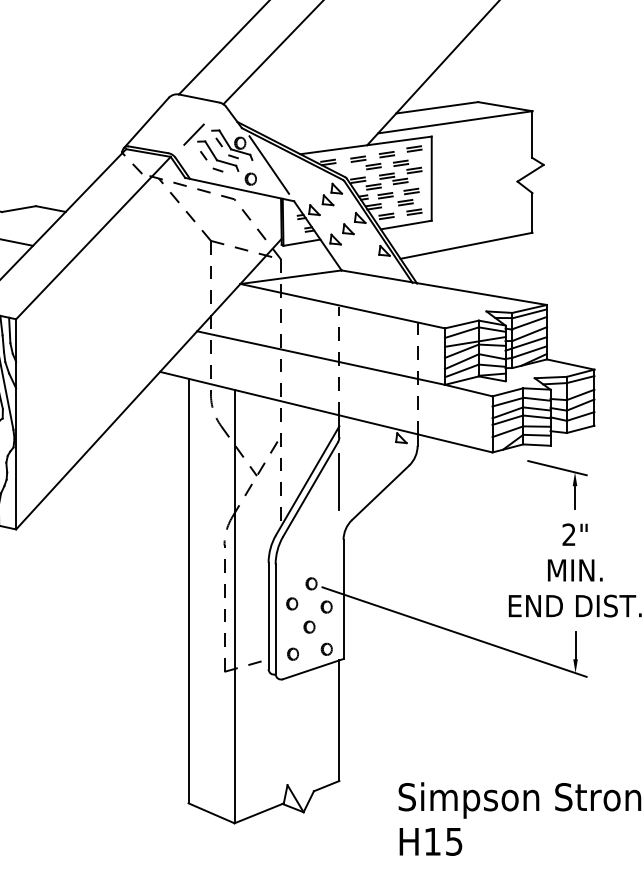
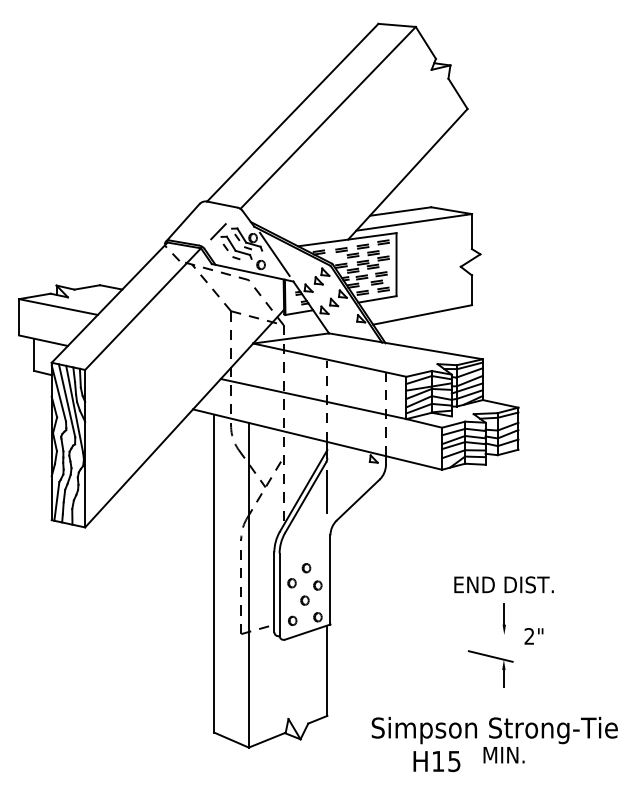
part: (561, 470) -> (493, 658), moved
text: (574, 534) -> (533, 636), moved
text: (574, 570) -> (503, 755), moved
line: (454, 630) -> (413, 603), removed
text: (430, 841) -> (436, 761), moved

